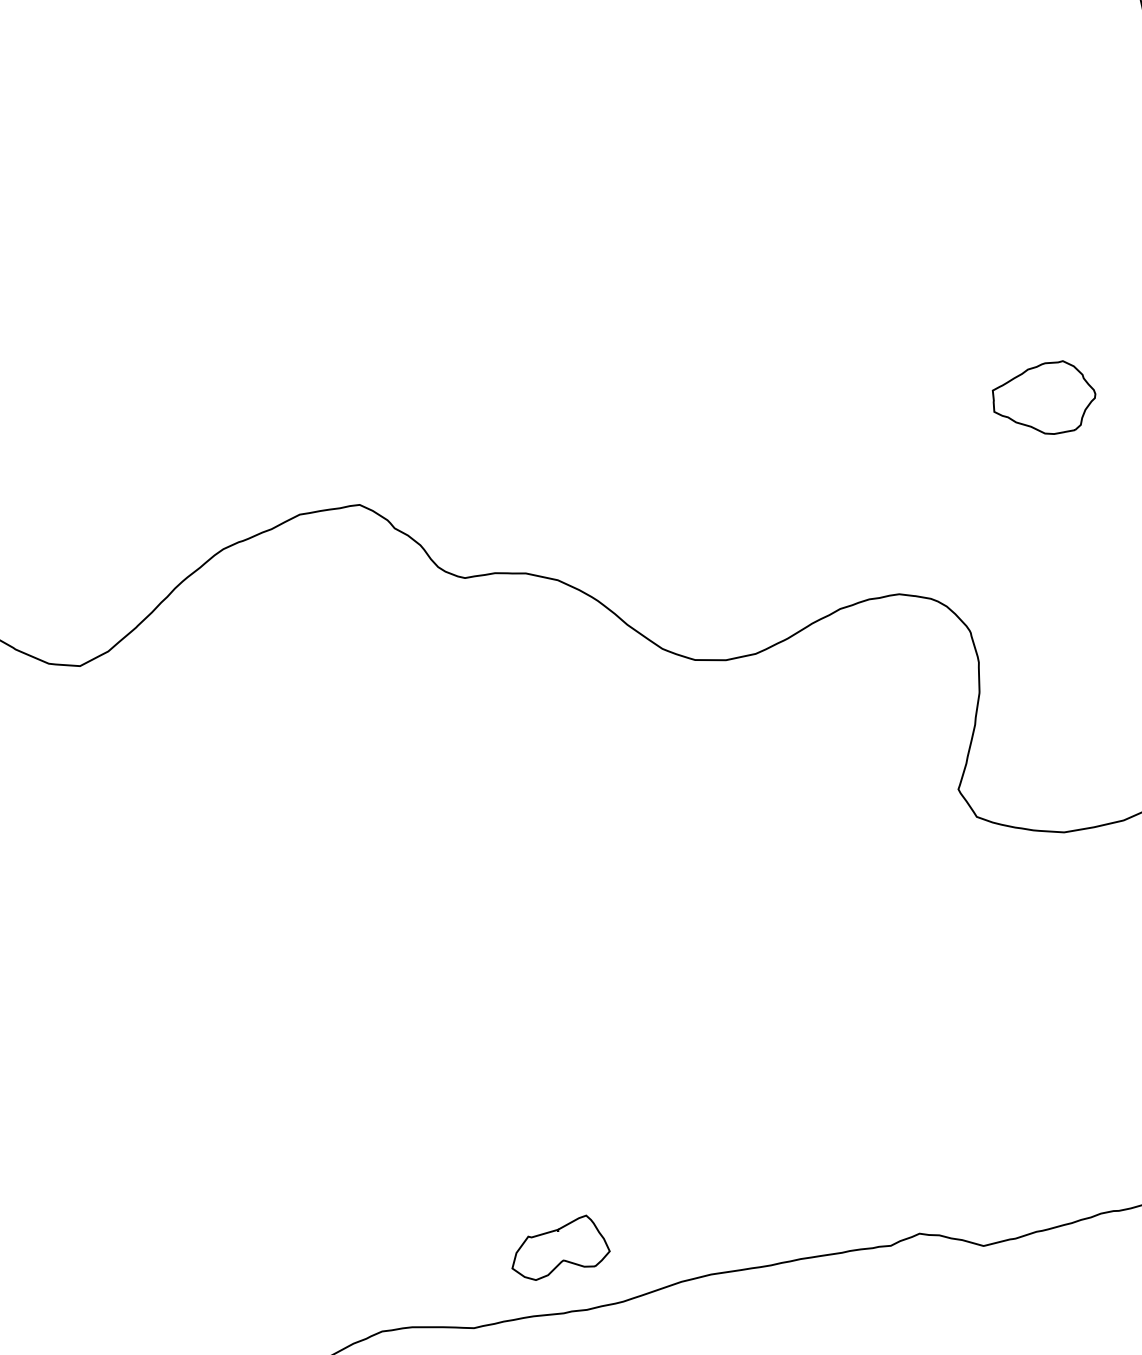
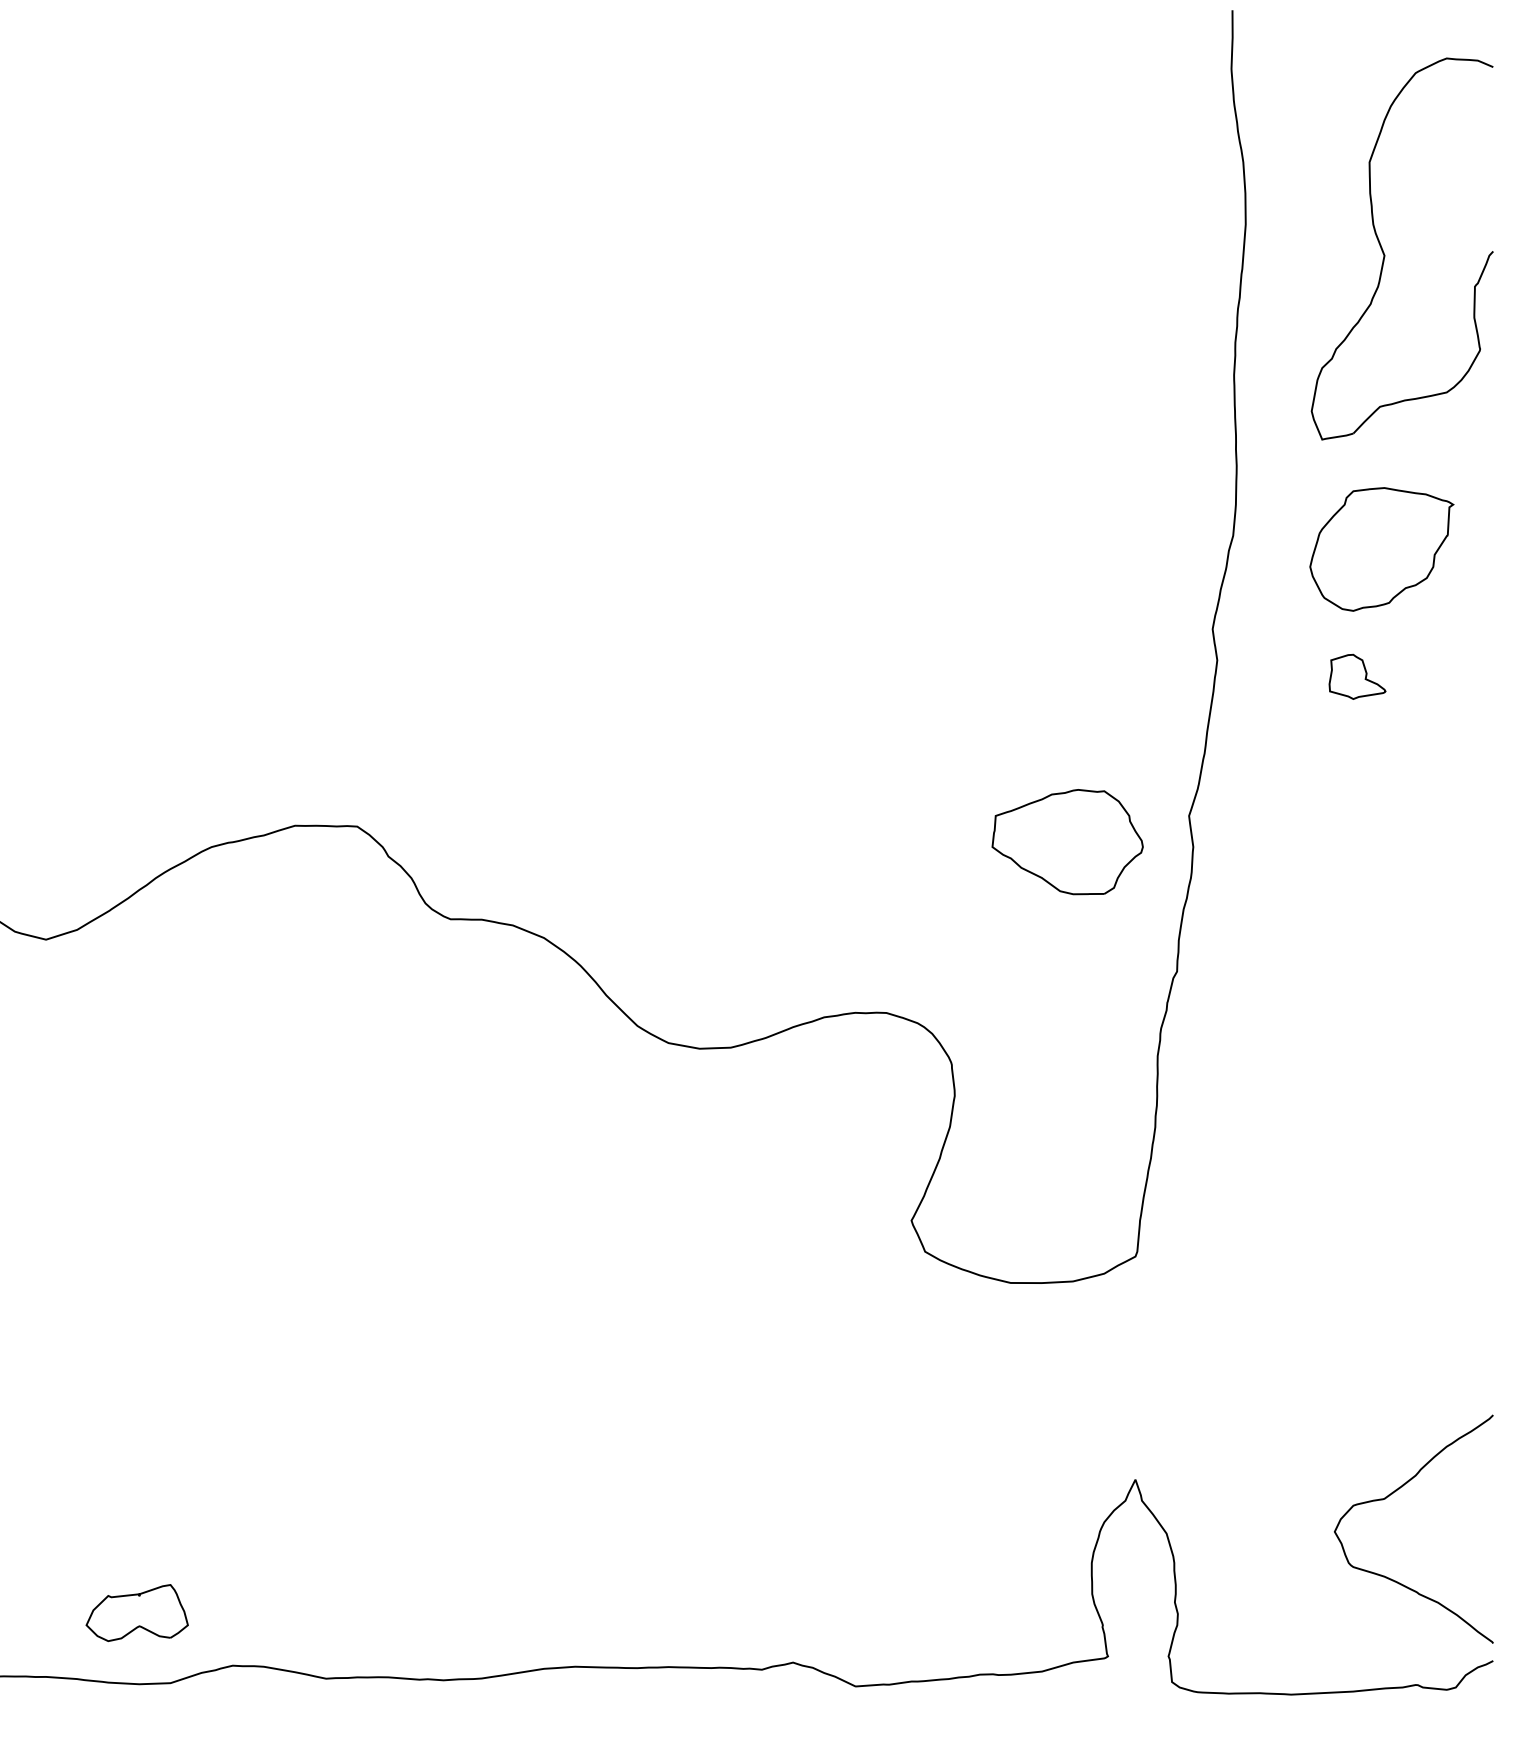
part: (1044, 399) -> (1067, 842), size x1.43
part: (558, 1247) -> (136, 1612), moved

